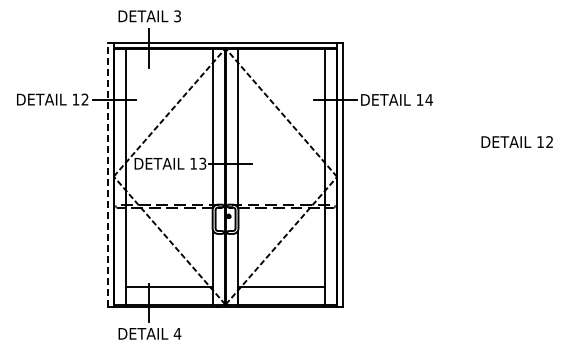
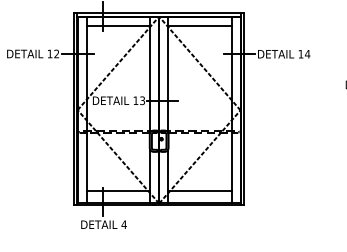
line: (169, 61) -> (118, 26), added
line: (281, 61) -> (199, 26), added
line: (108, 174) -> (73, 108), dashed -> solid

